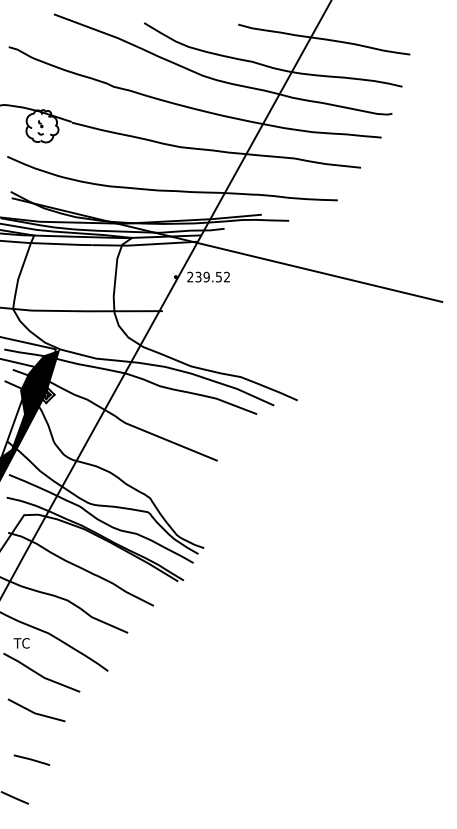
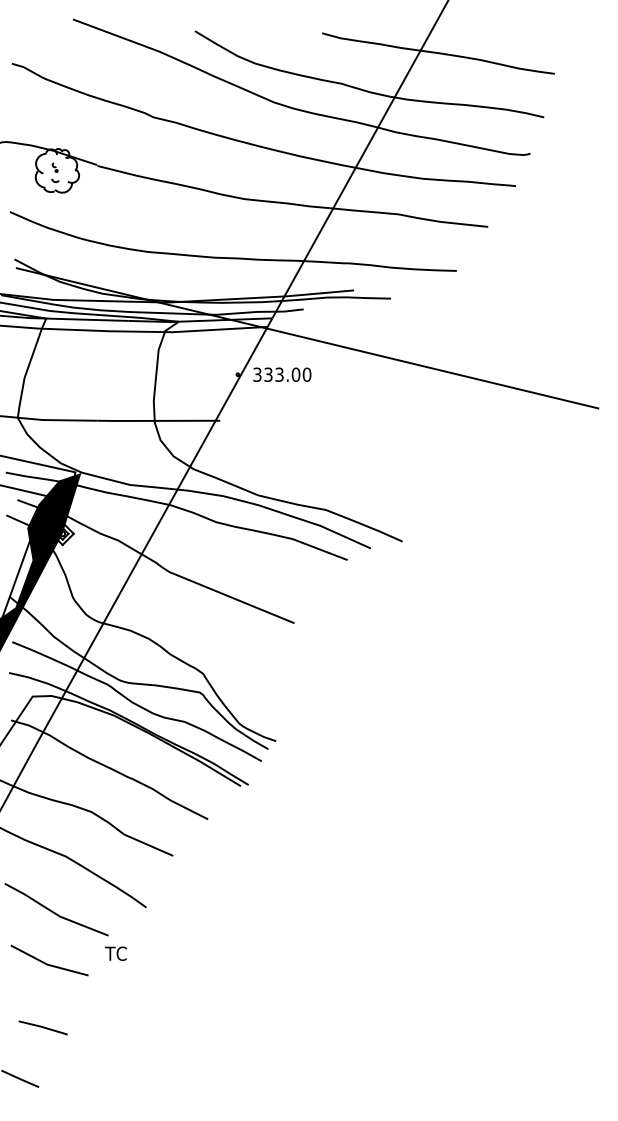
text: (208, 276) -> (281, 373), 239.52 -> 333.00
text: (21, 643) -> (115, 953), moved

